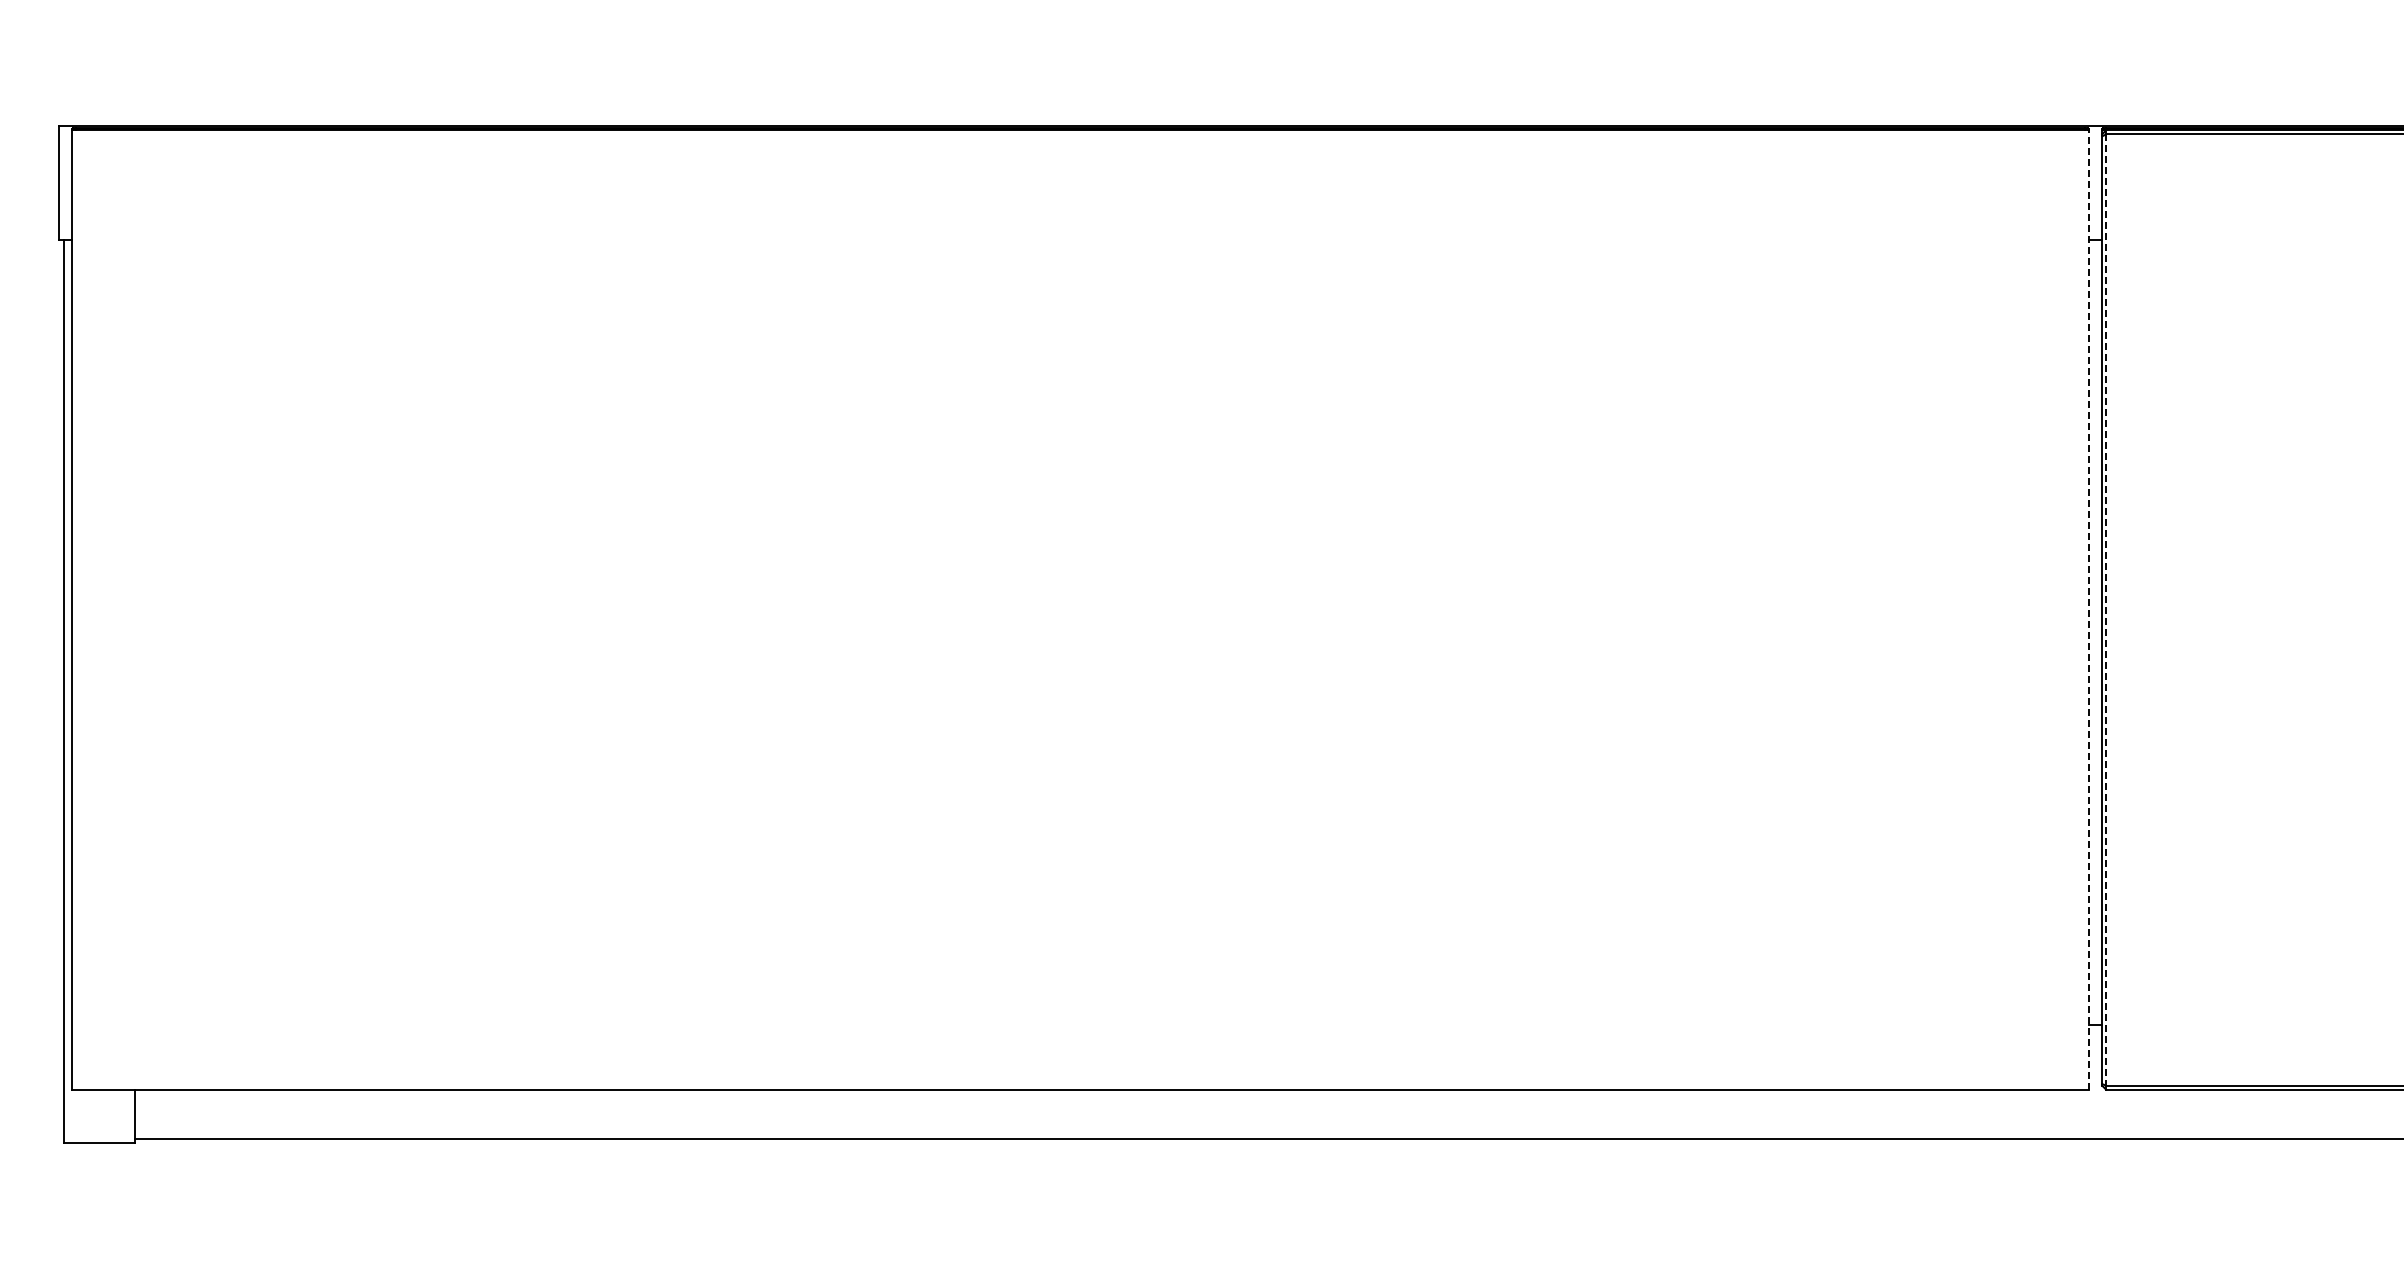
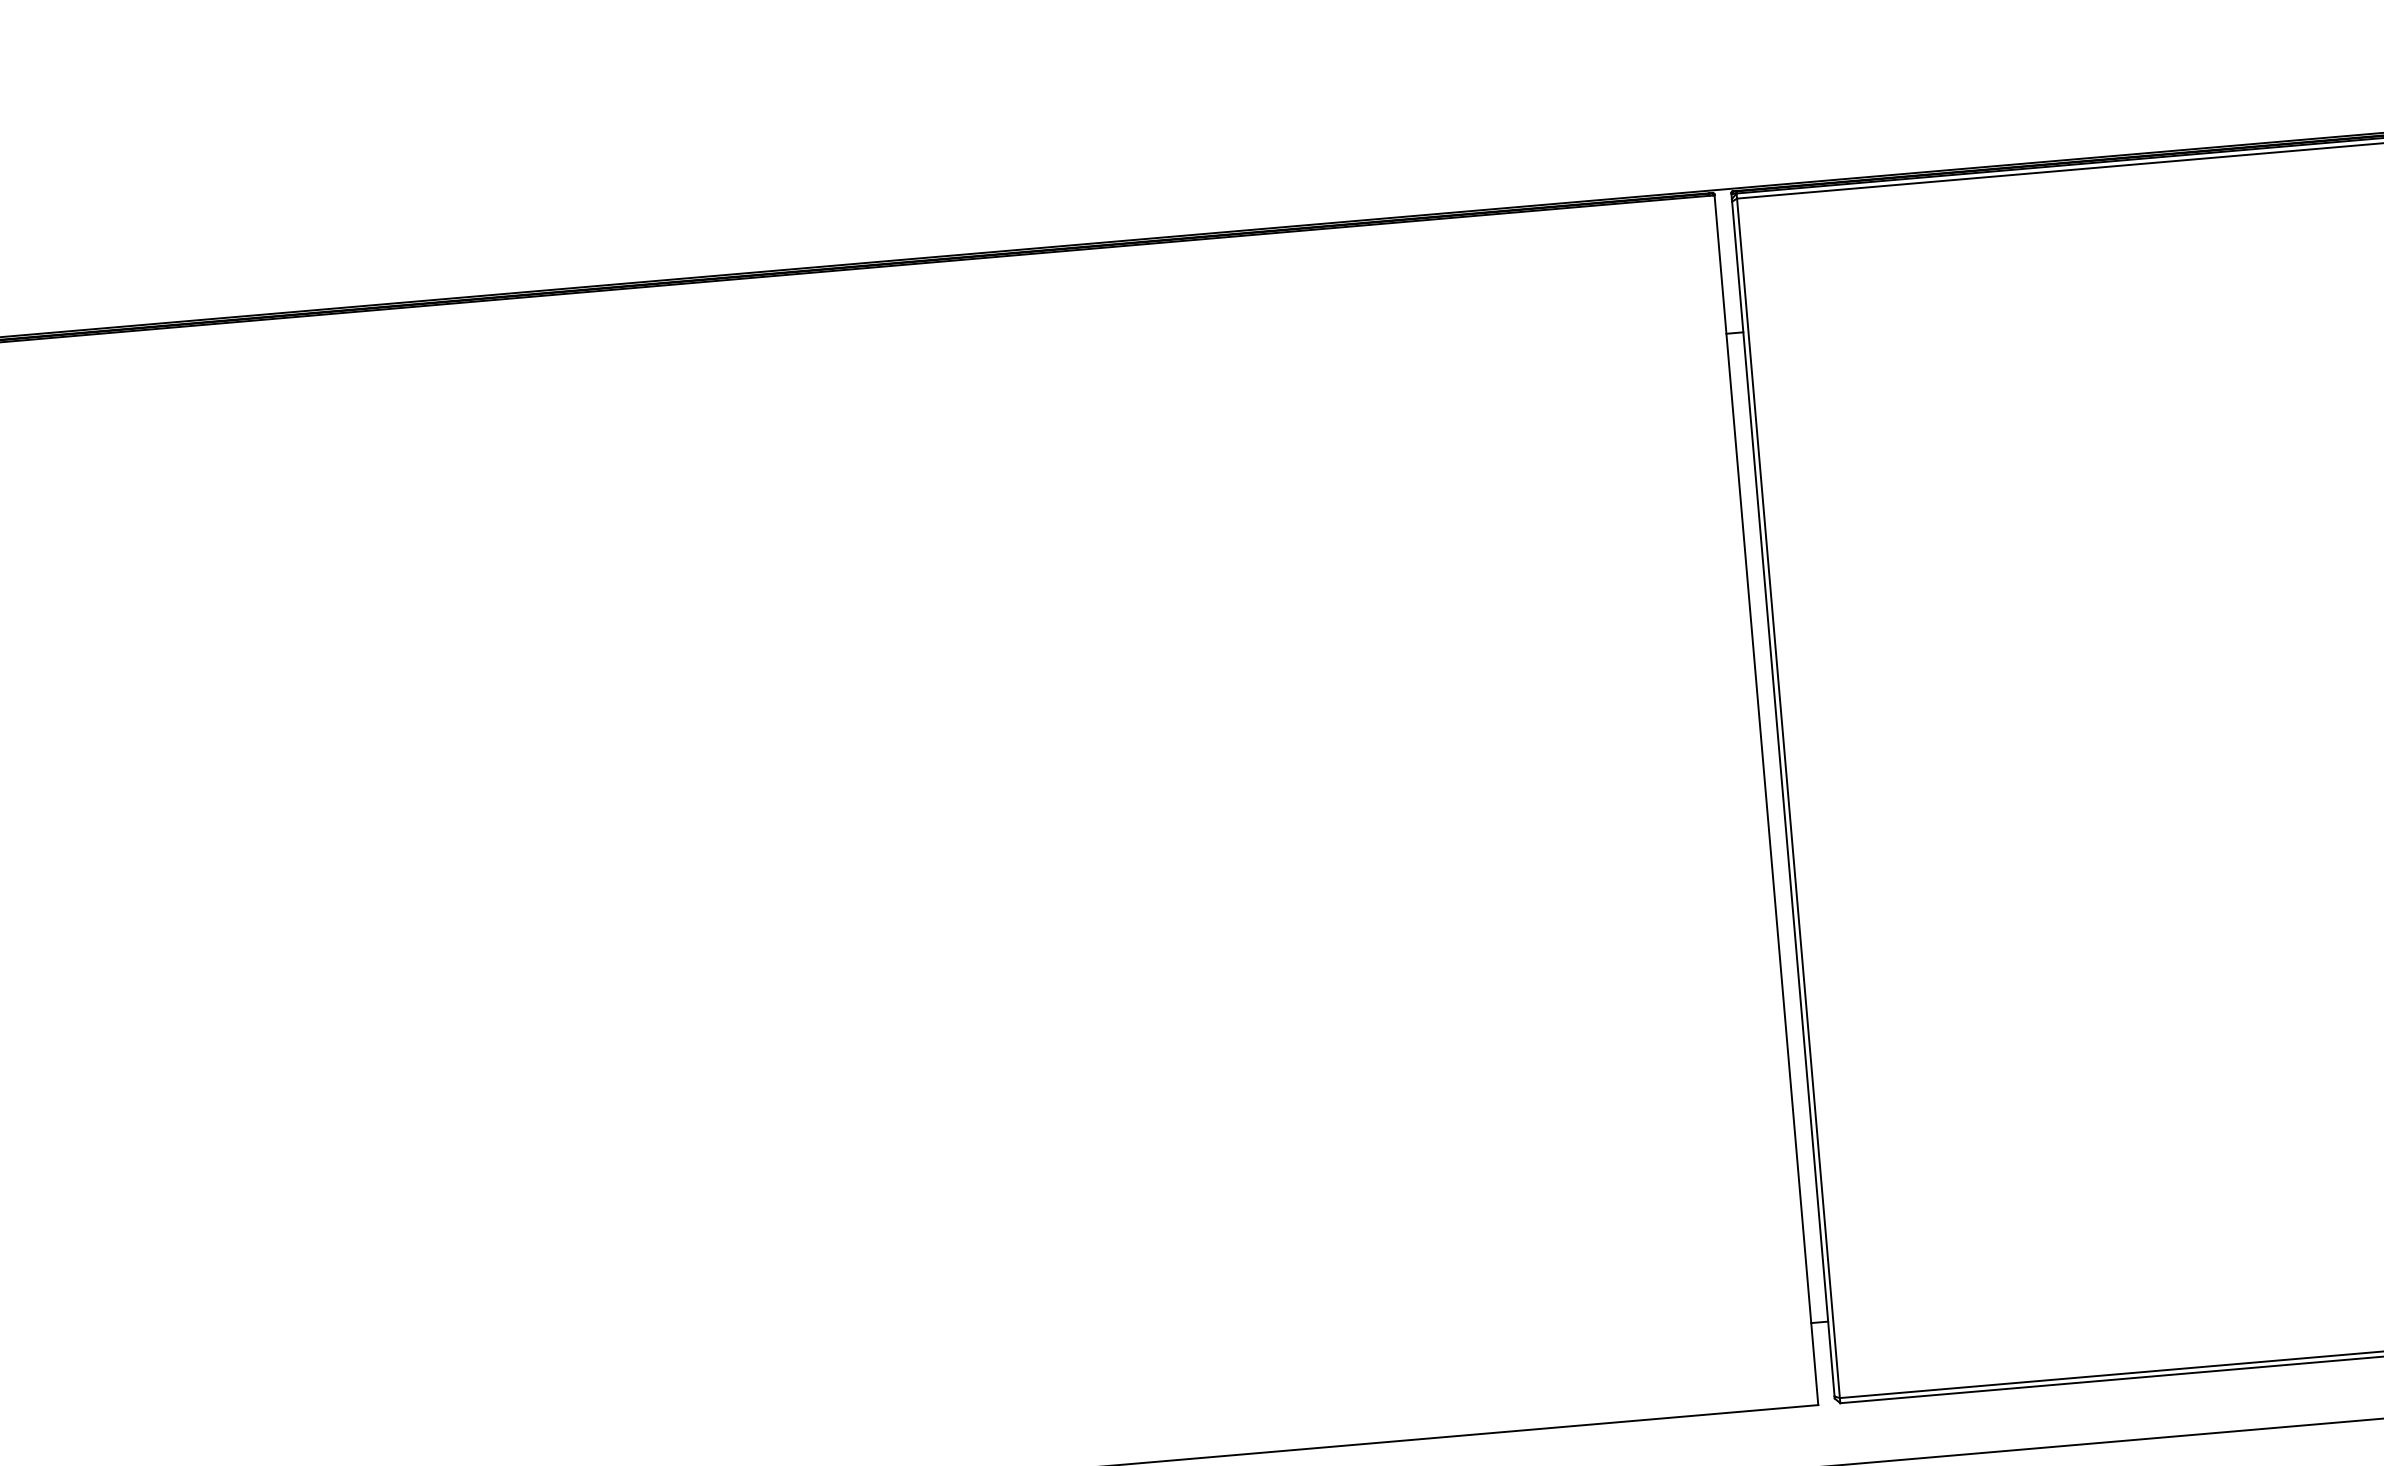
line: (2088, 610) -> (1766, 800), dashed -> solid
line: (2106, 610) -> (1788, 798), dashed -> solid

